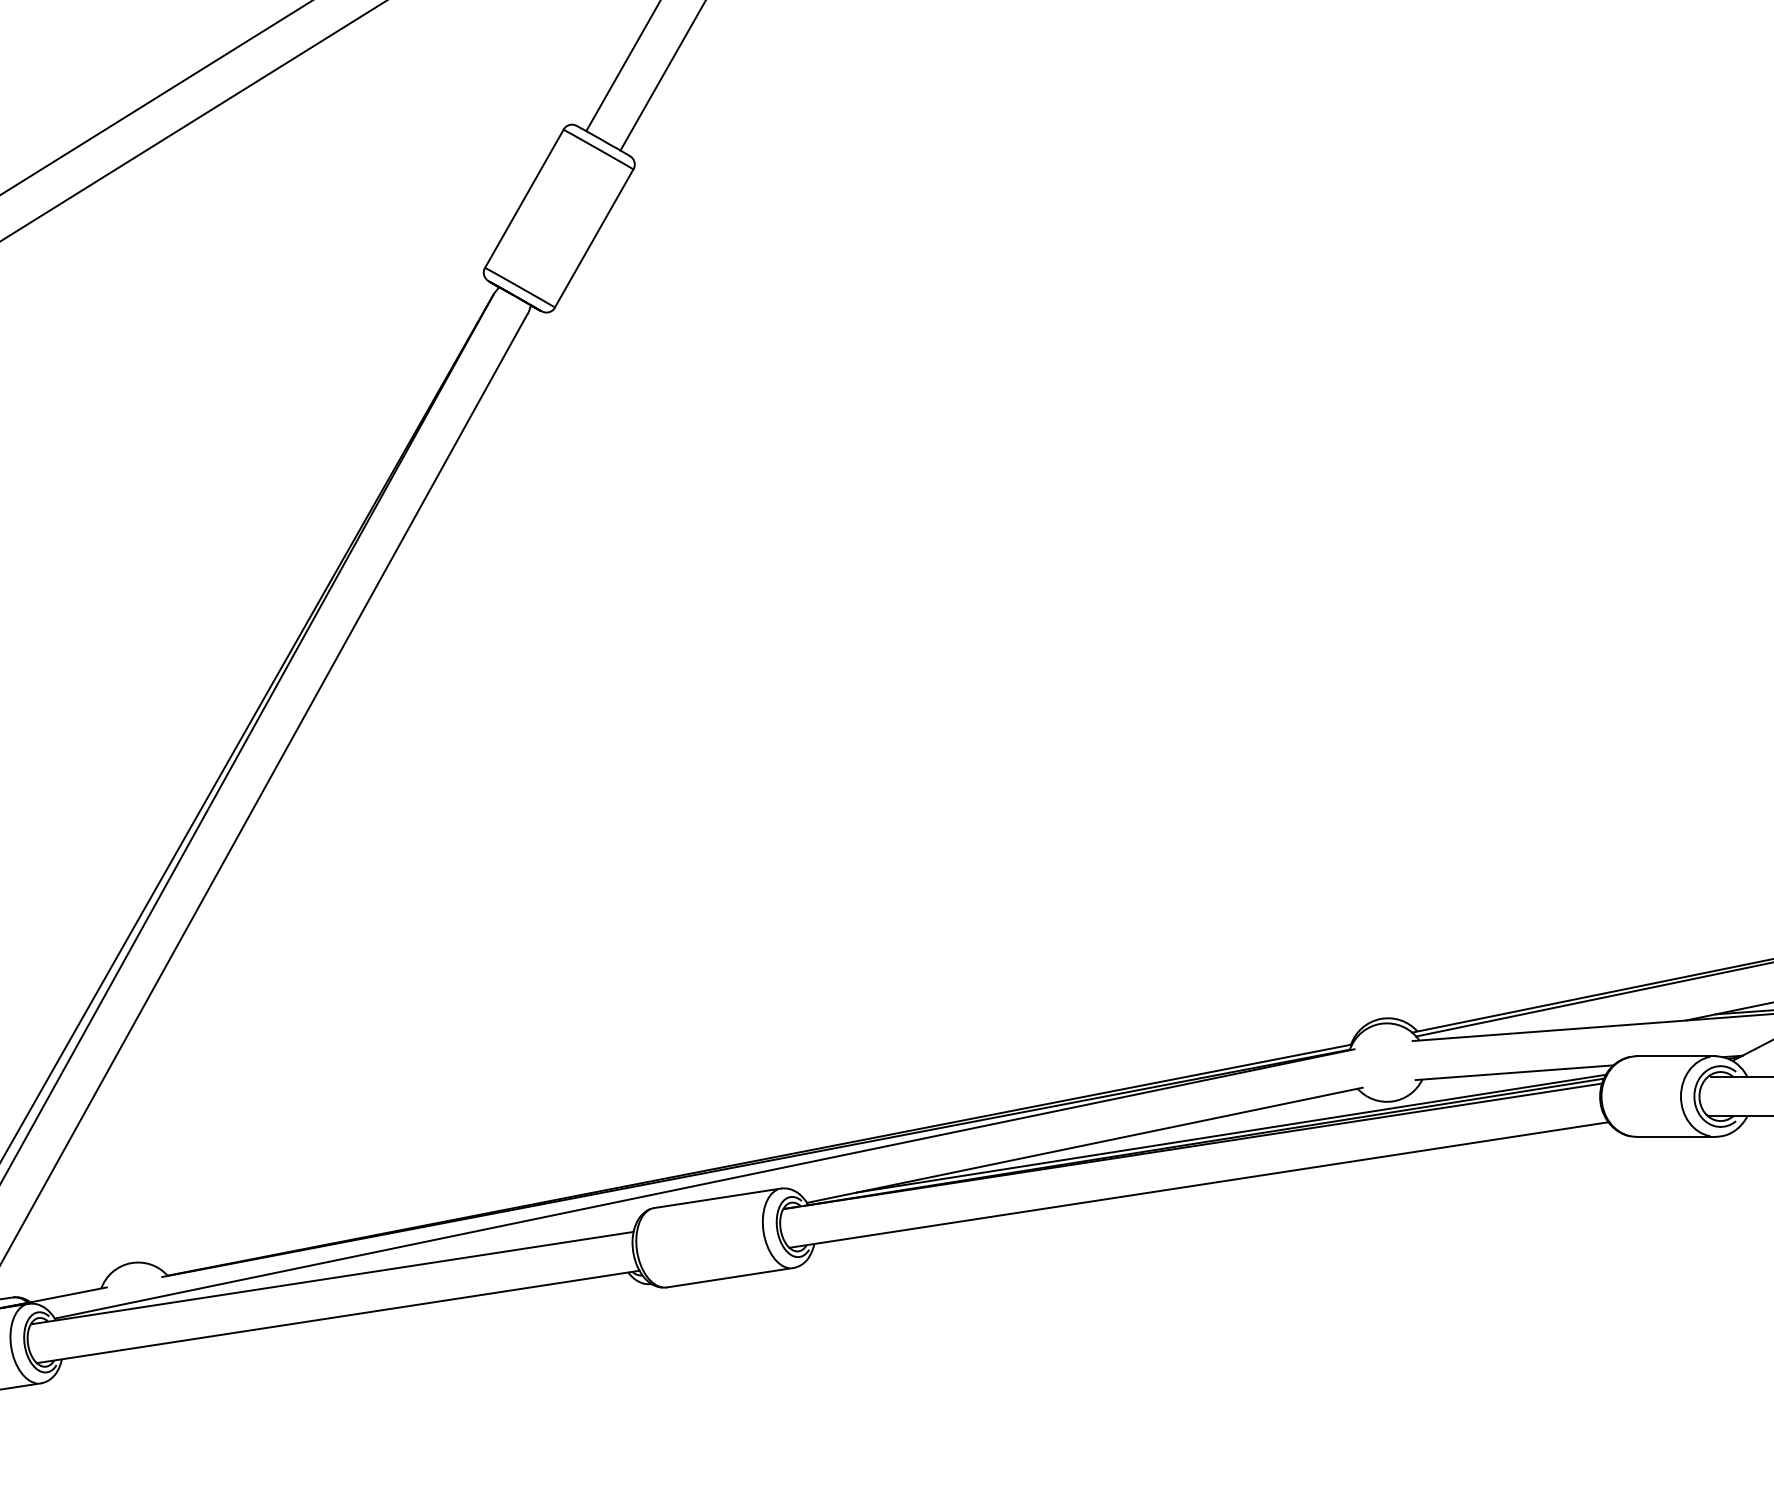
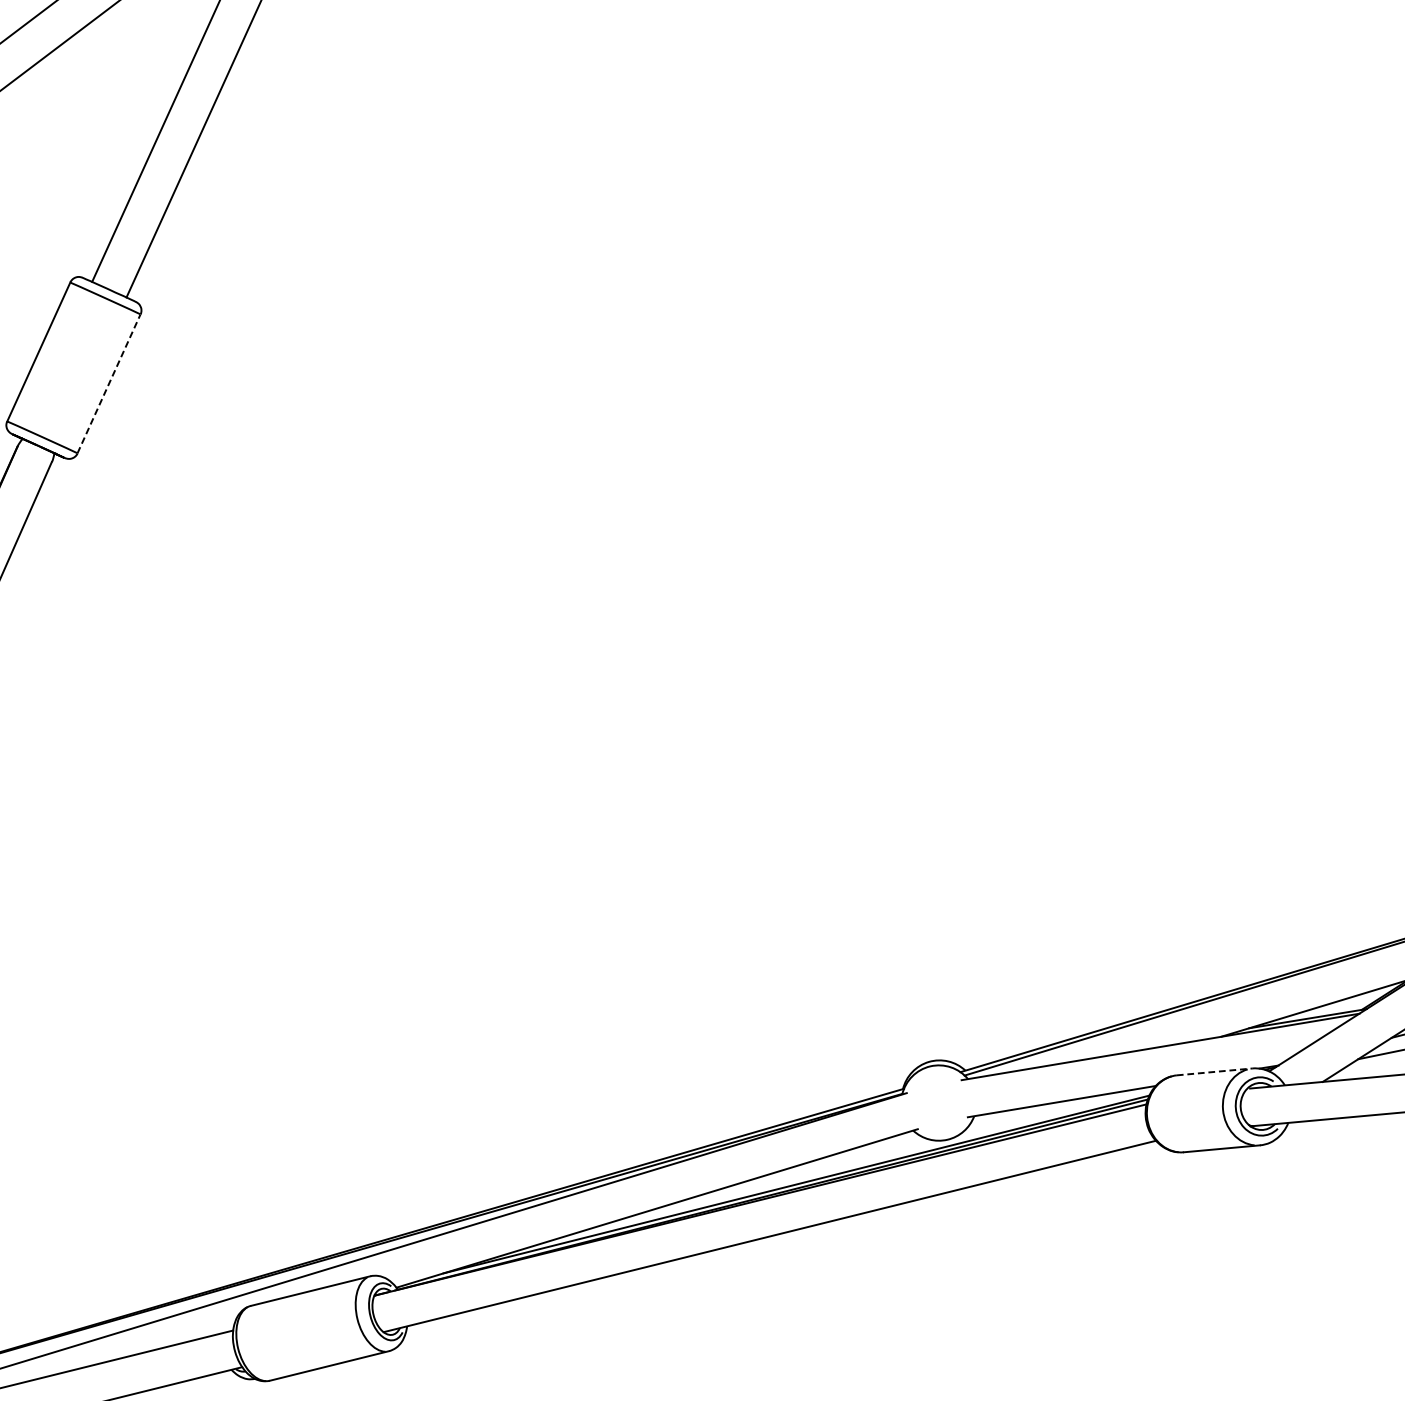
line: (594, 238) -> (109, 383), solid -> dashed
line: (1676, 1056) -> (1215, 1072), solid -> dashed

